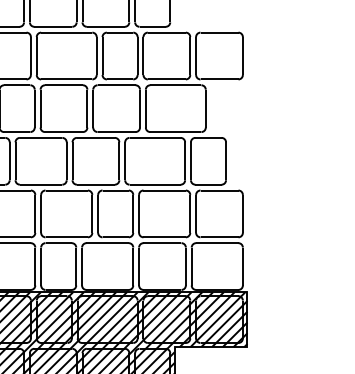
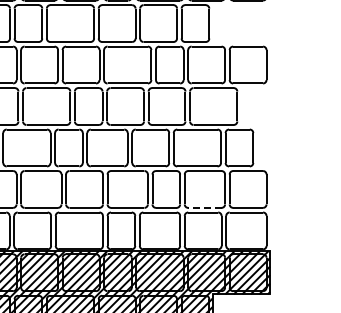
line: (164, 236) -> (204, 207), solid -> dashed

